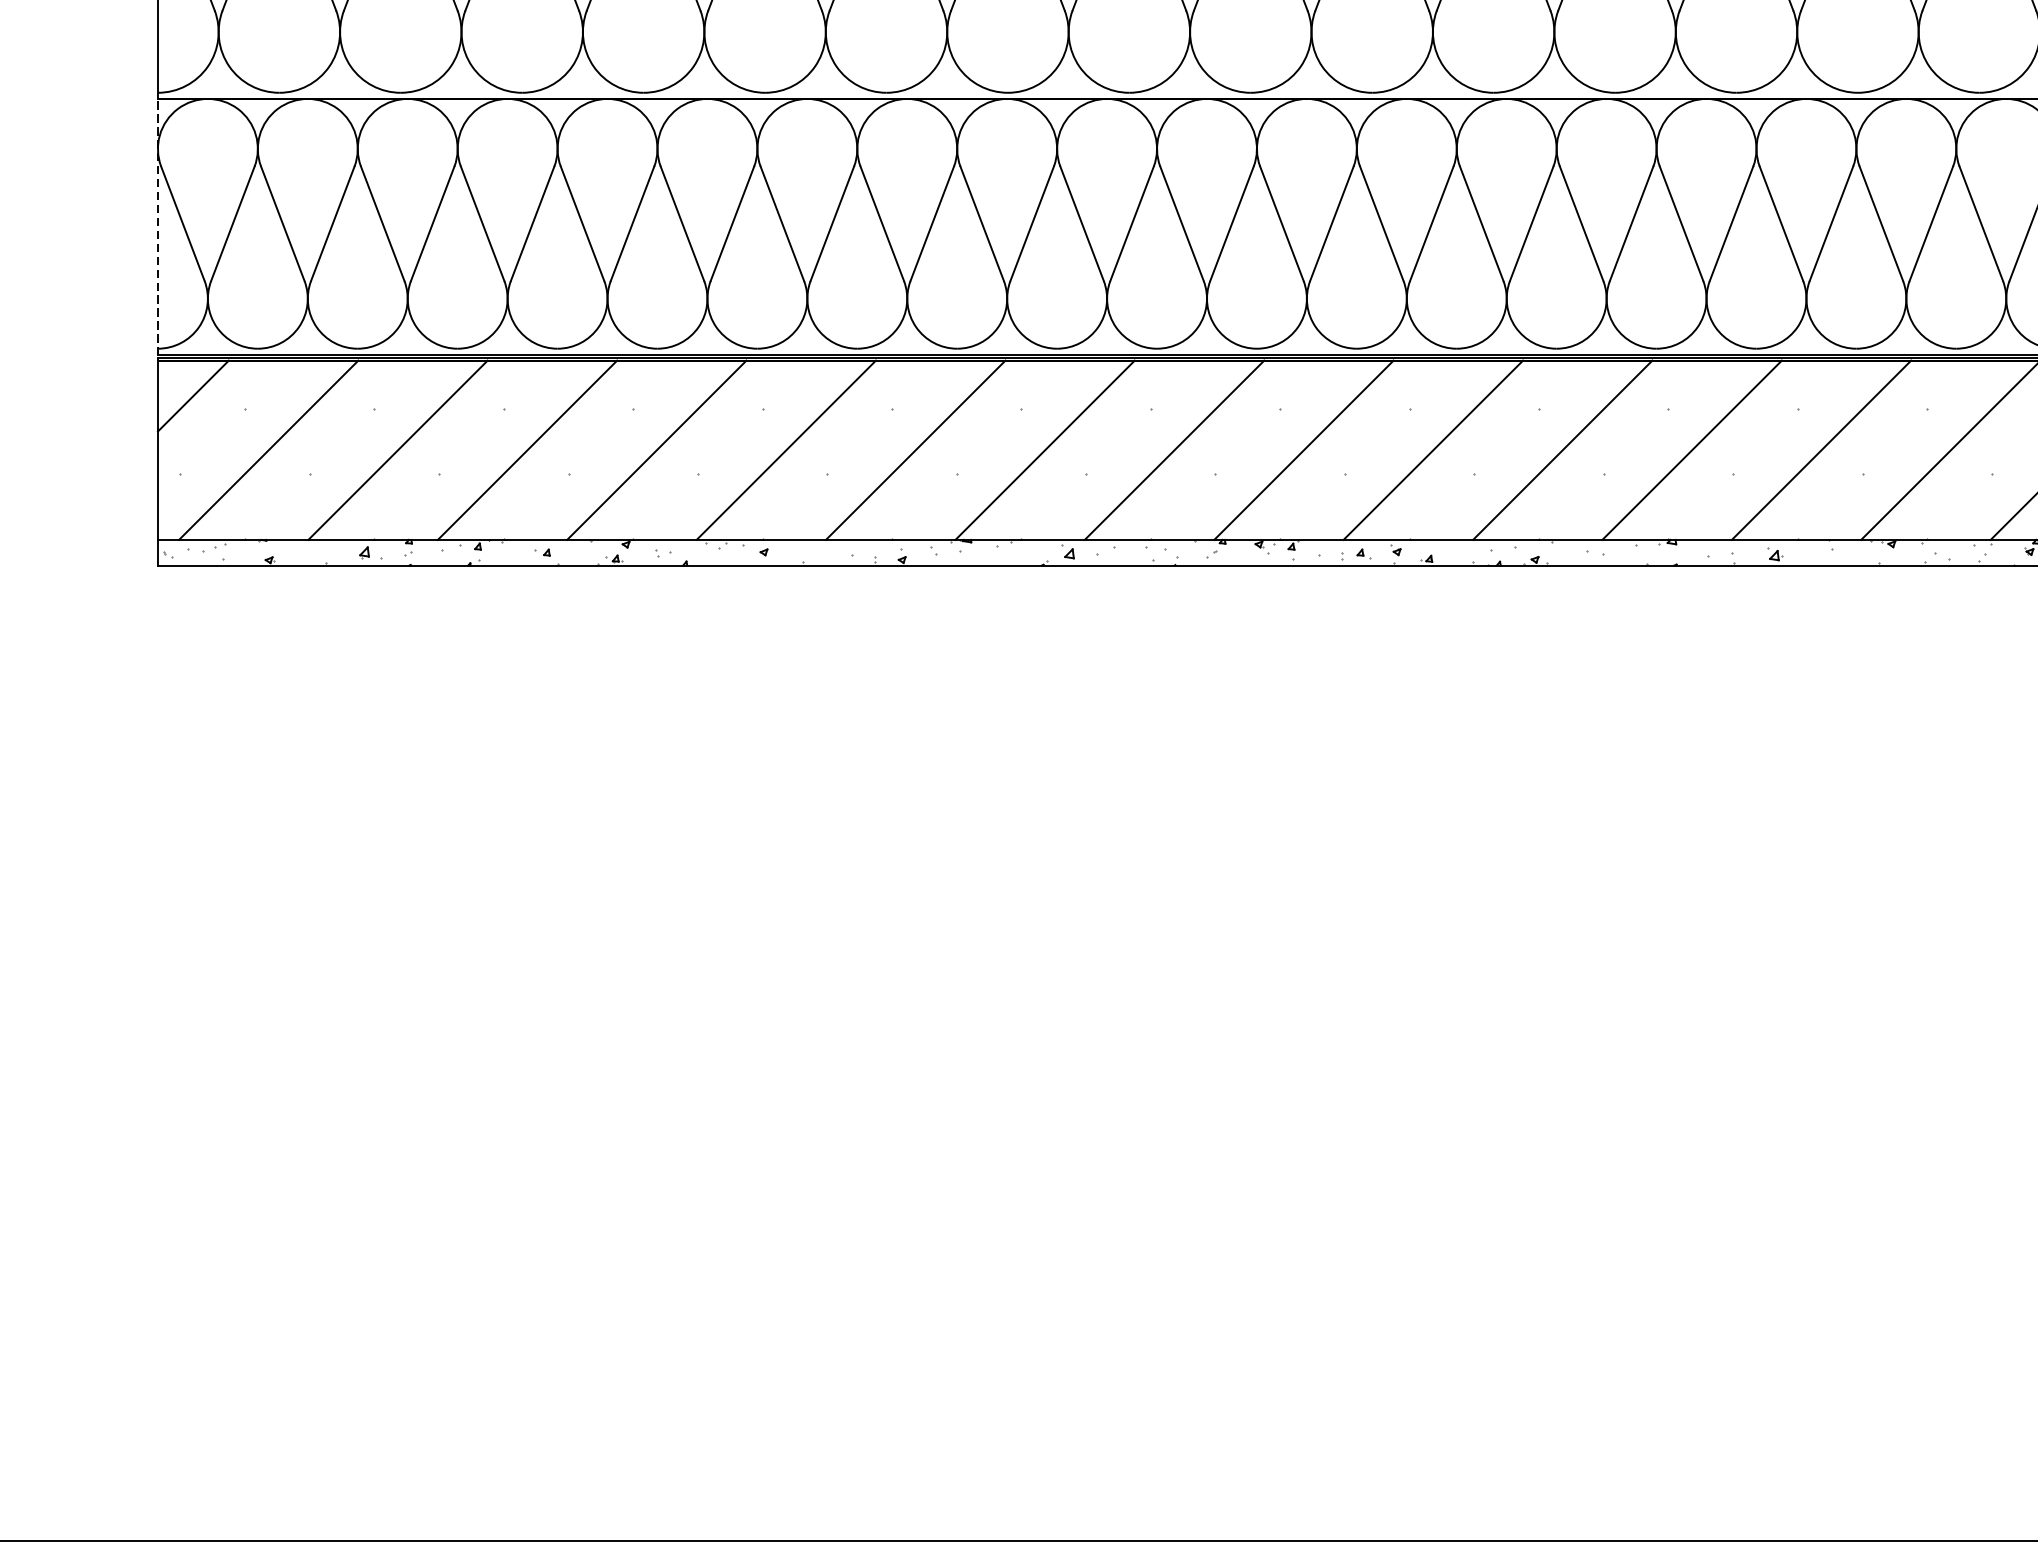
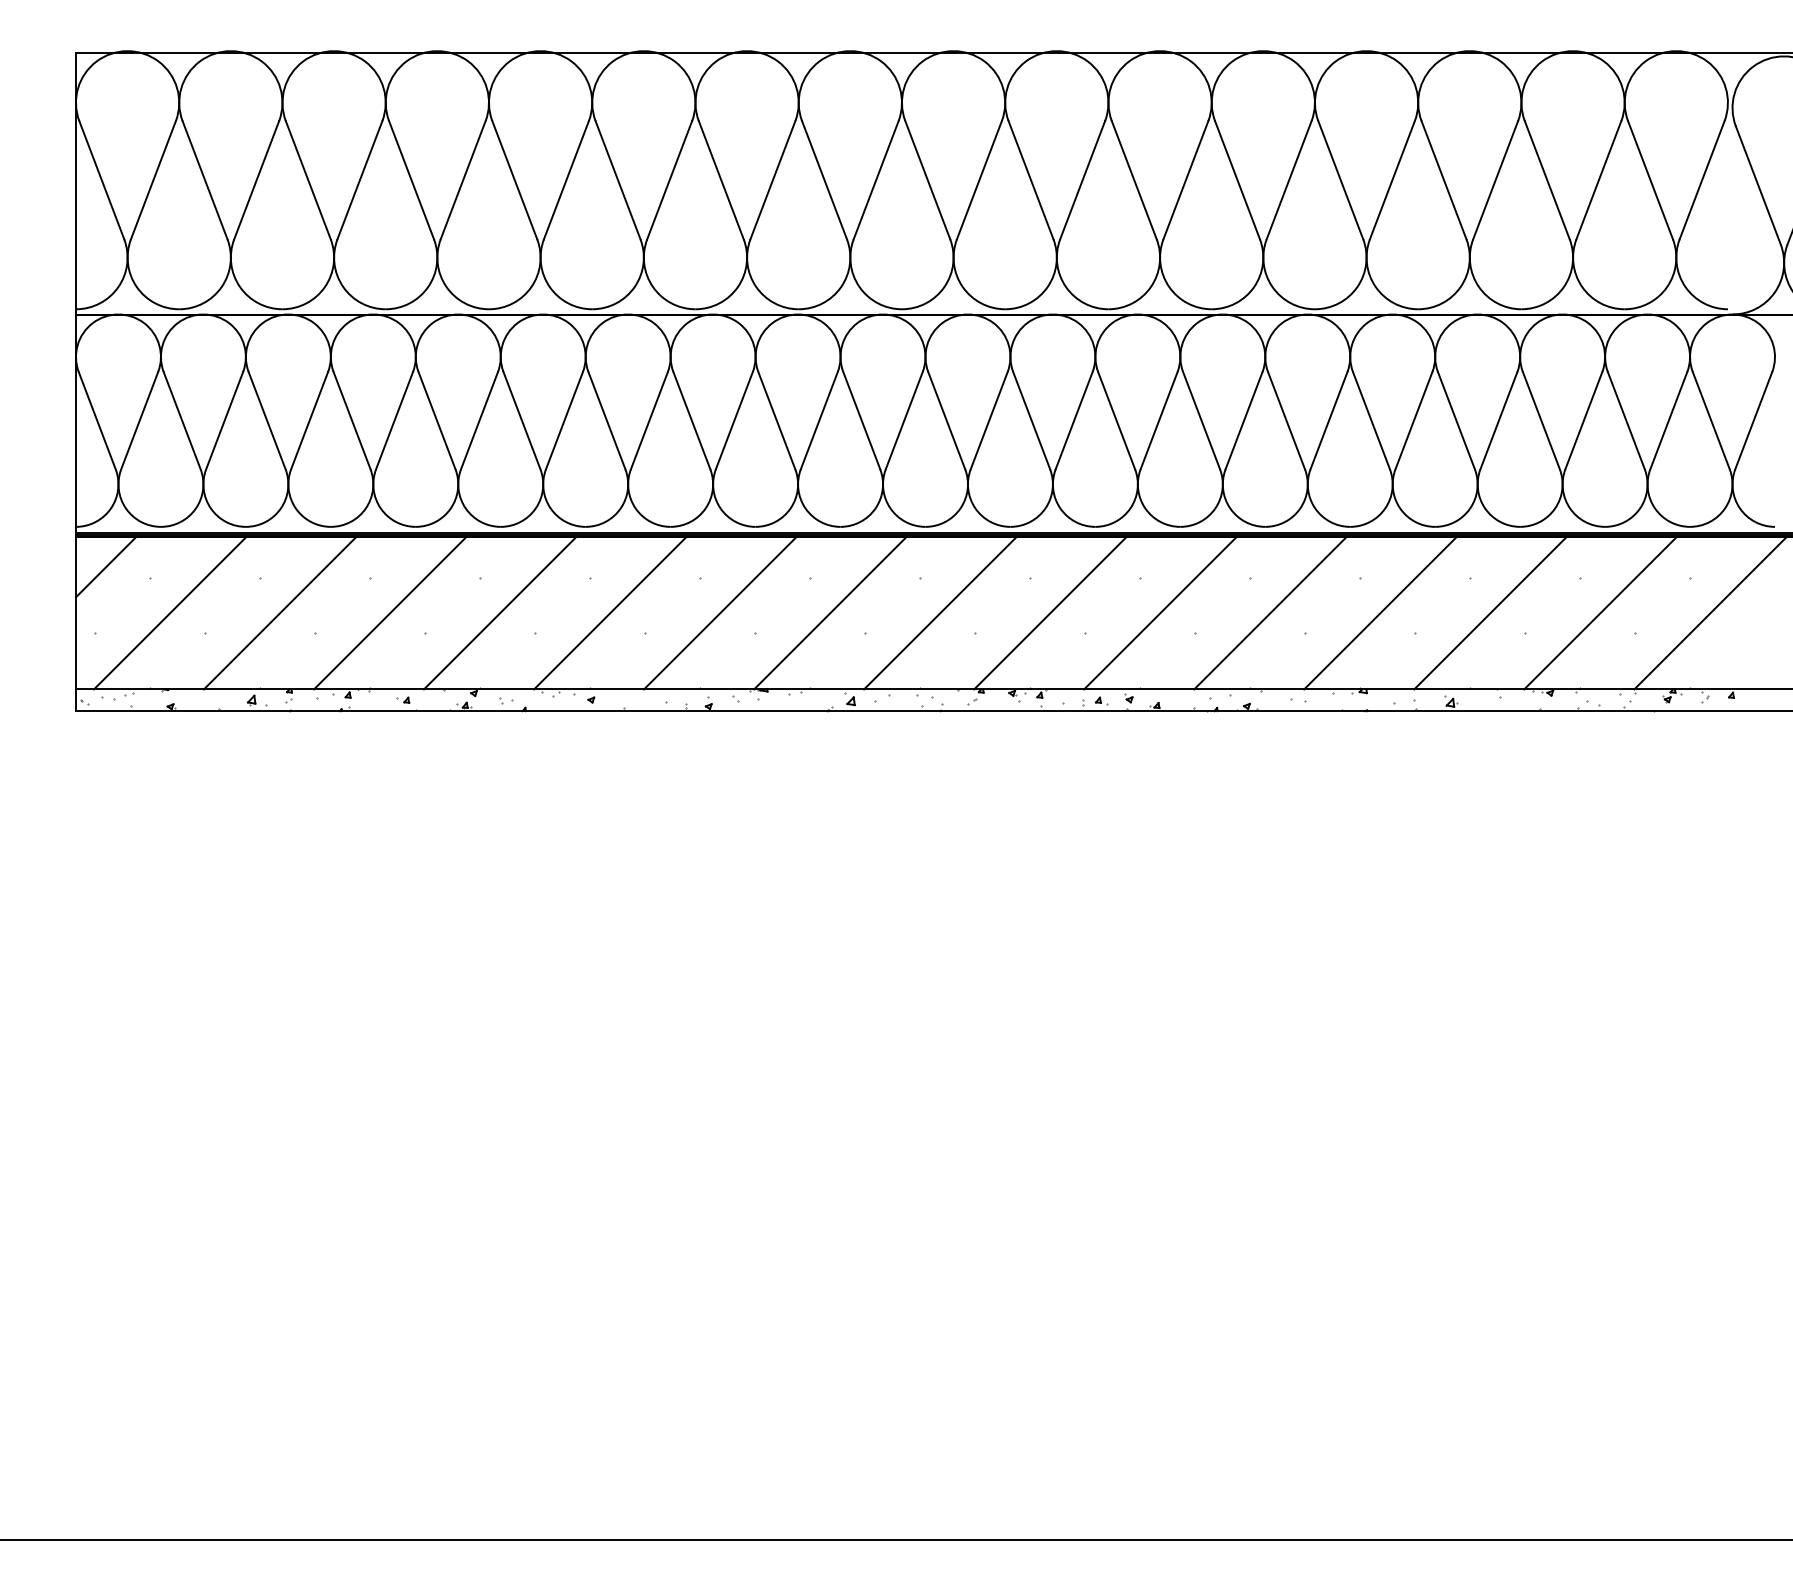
line: (158, 227) -> (76, 423), dashed -> solid

